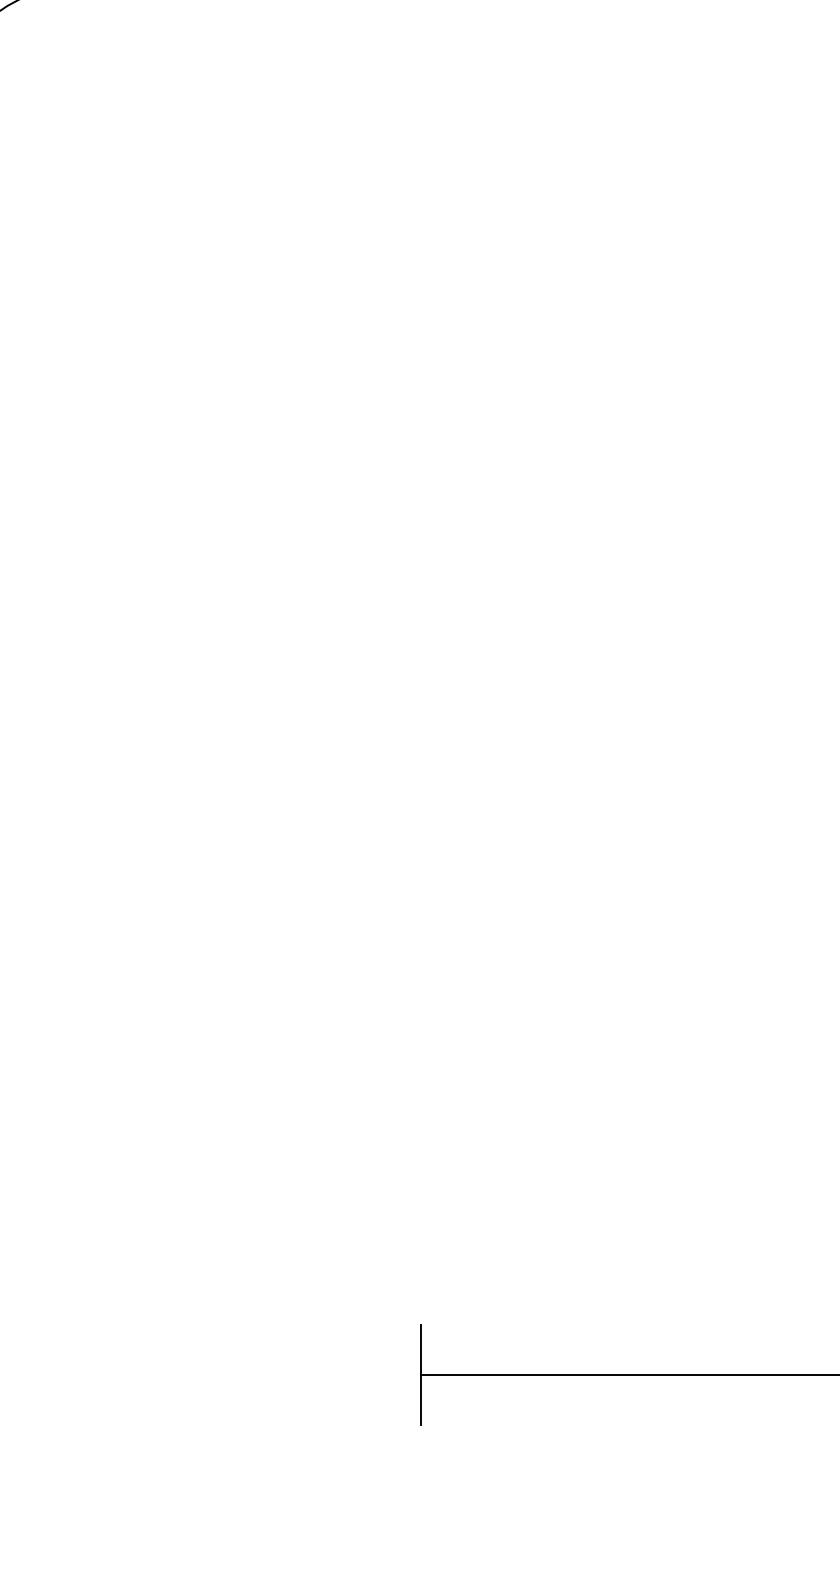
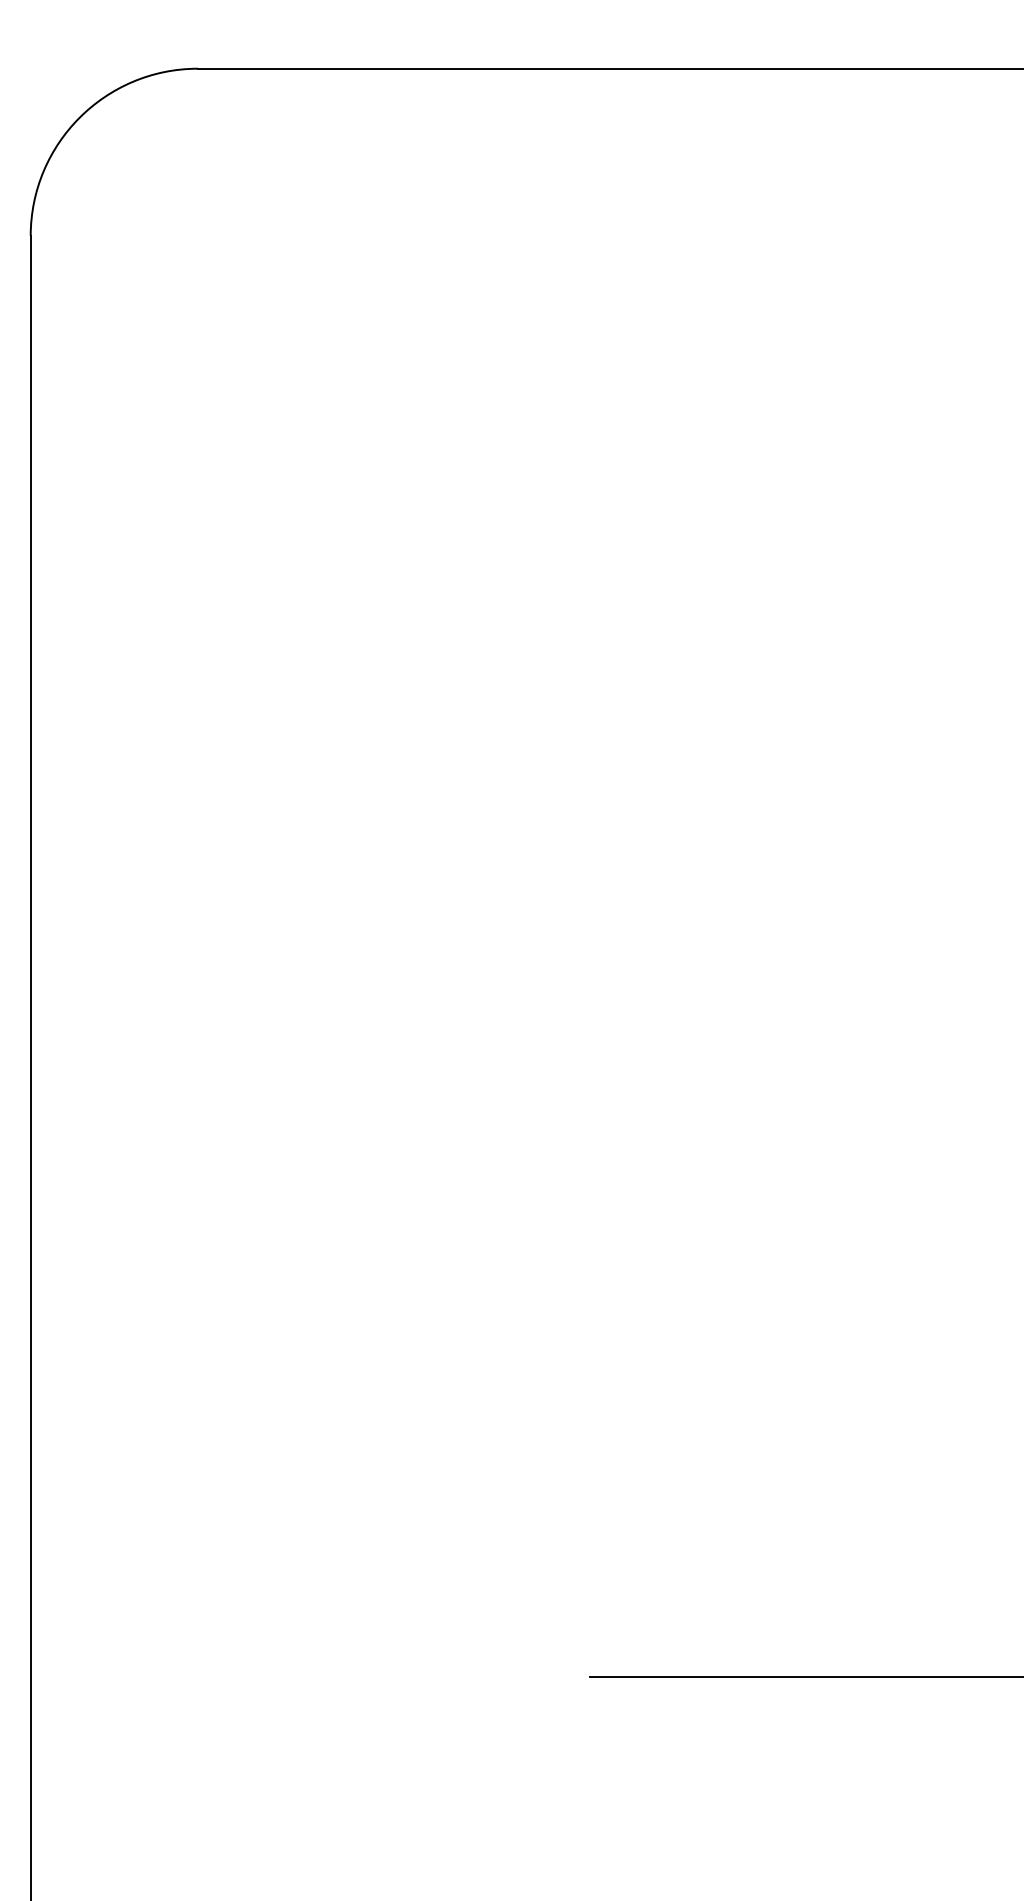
line: (421, 1374) -> (590, 1676), removed

